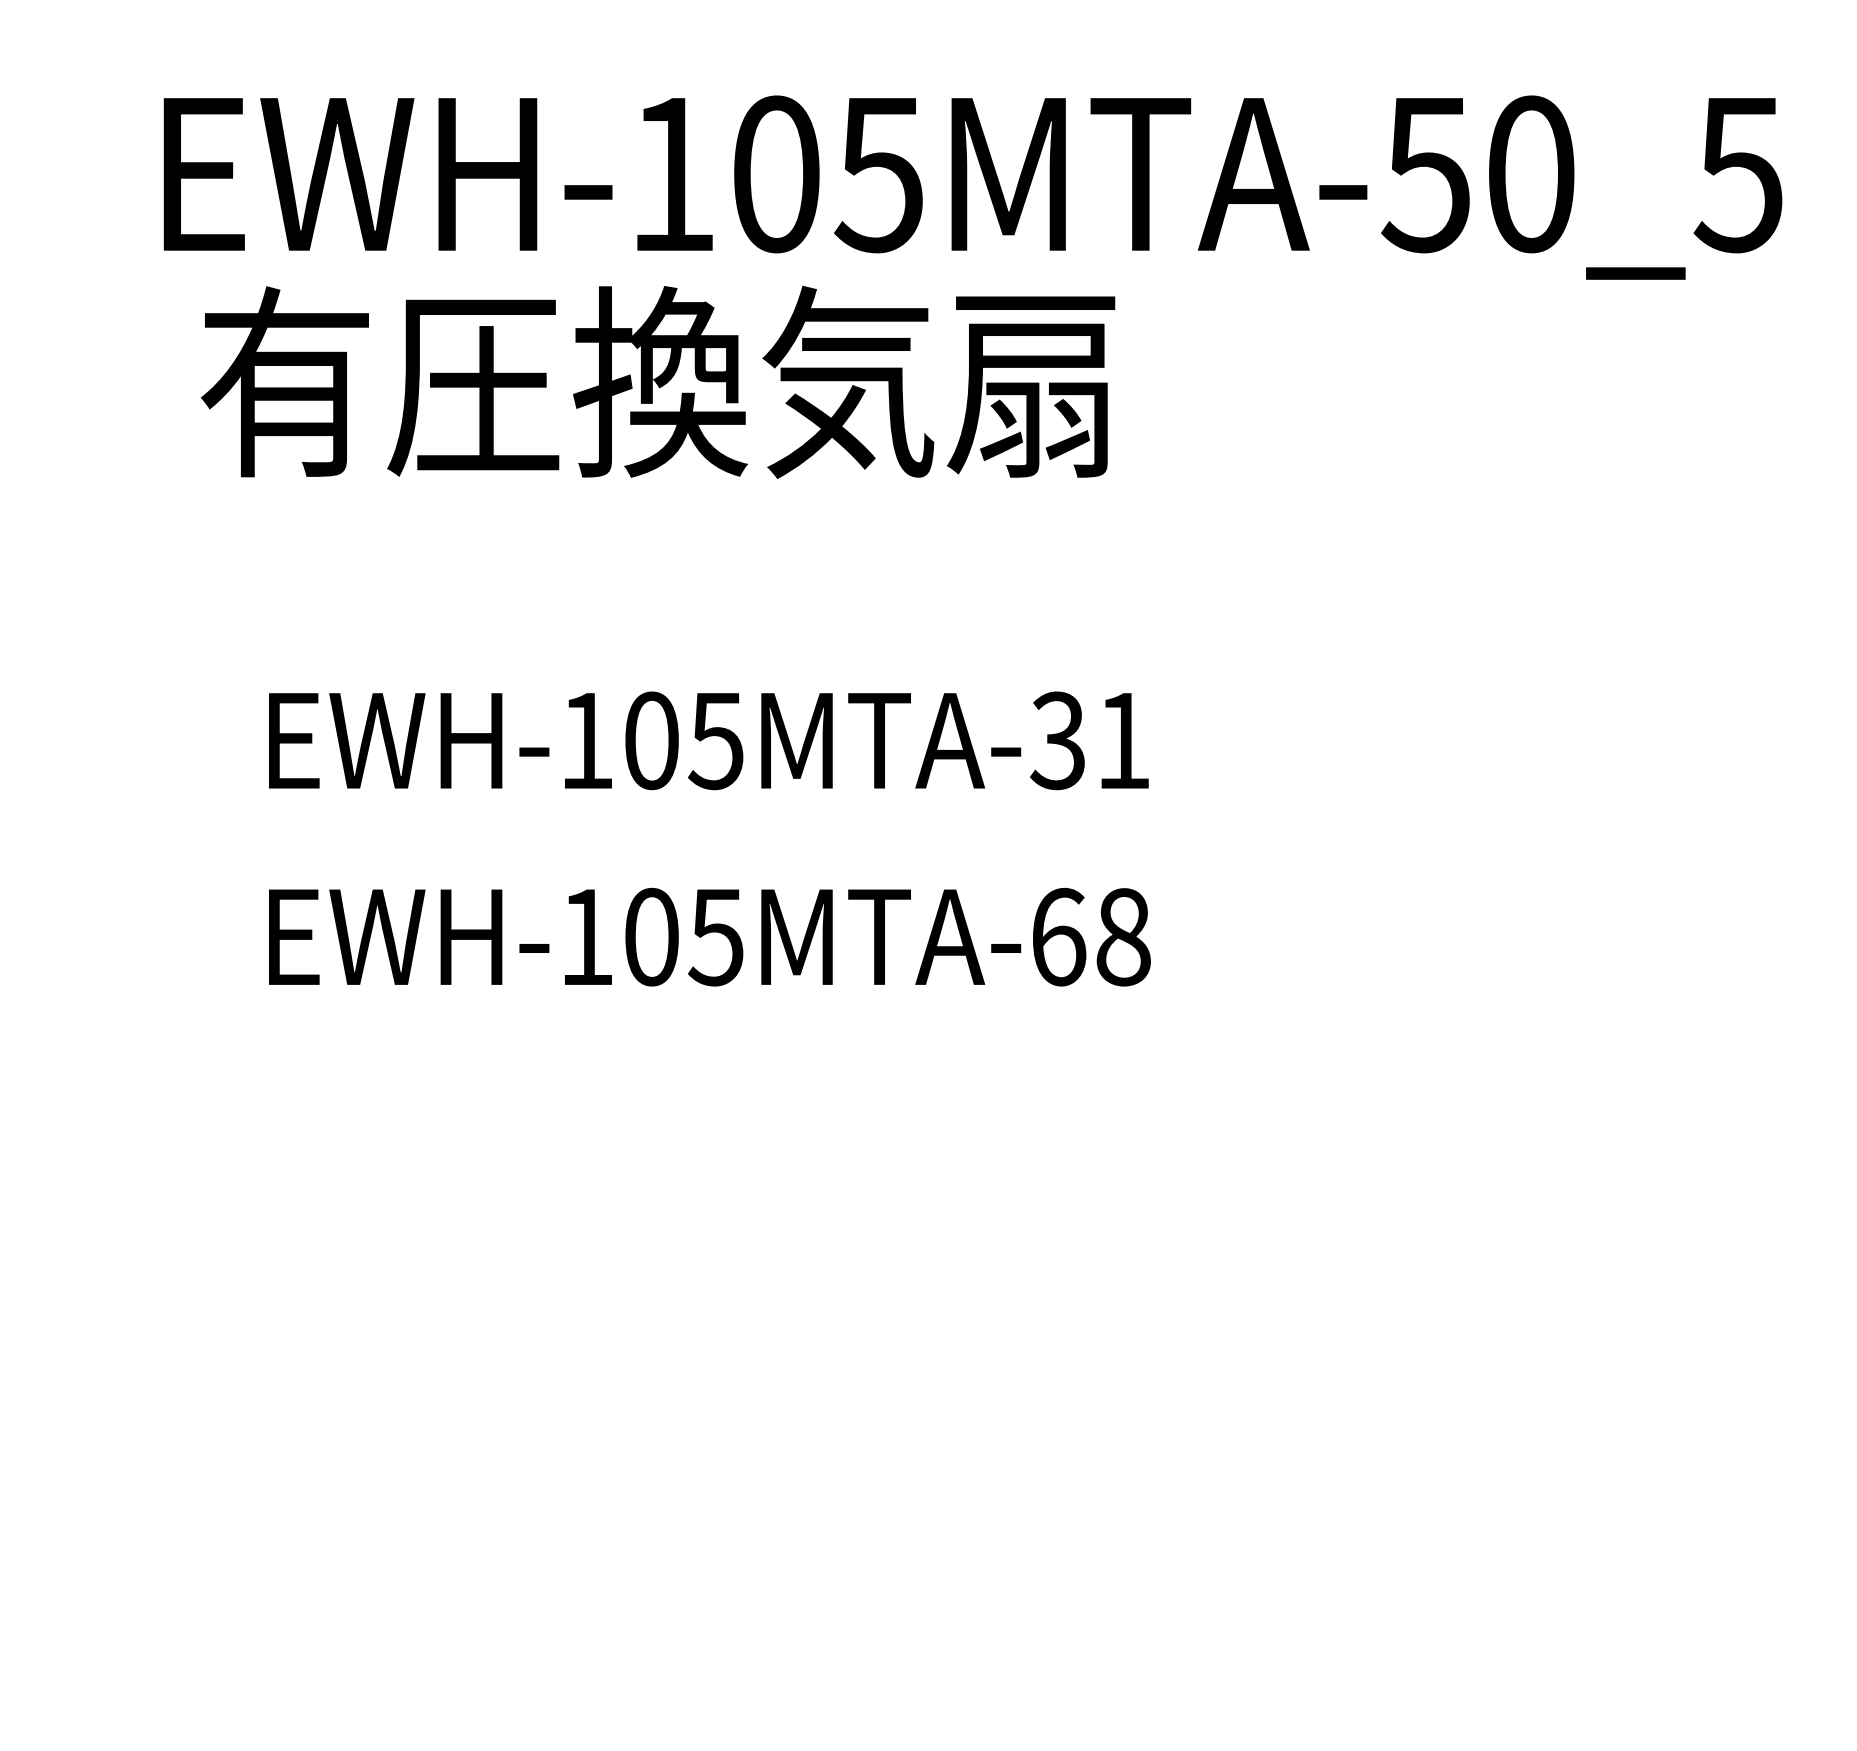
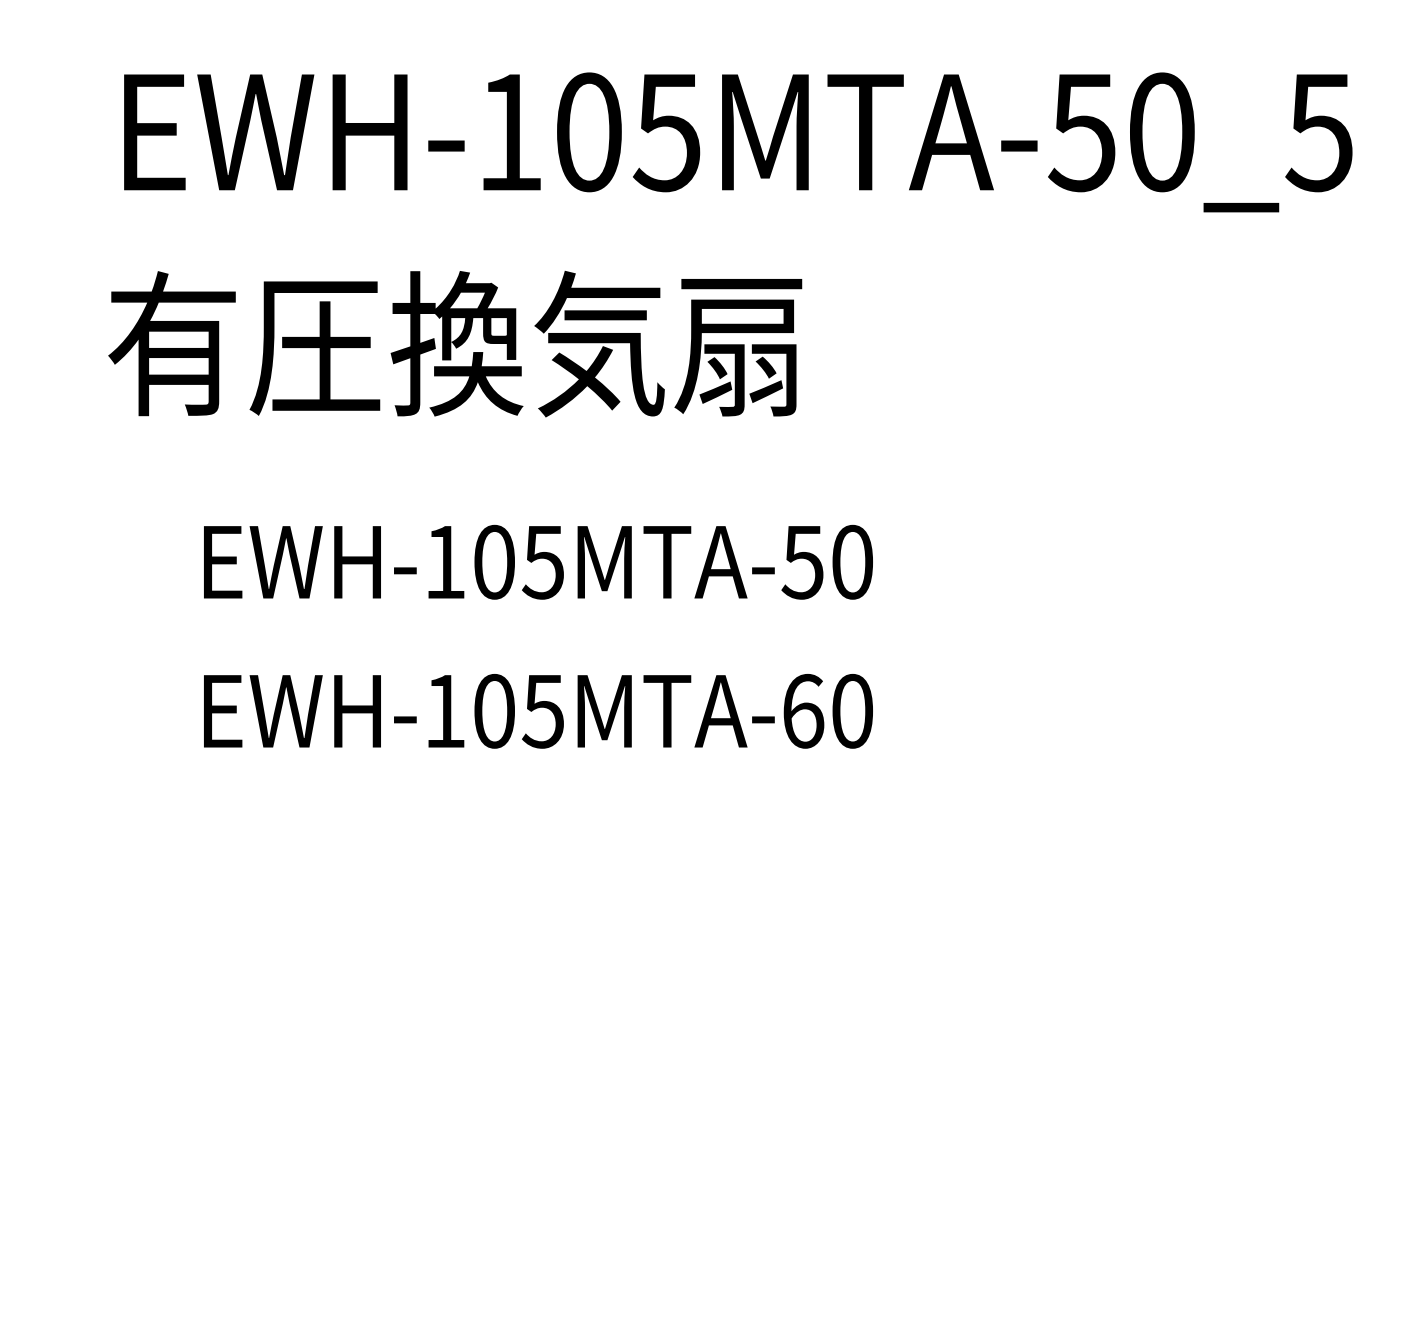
text: (657, 381) -> (454, 343), moved
text: (1089, 740) -> (826, 562), EWH-105MTA-31 -> EWH-105MTA-50
text: (1123, 936) -> (852, 710), EWH-105MTA-68 -> EWH-105MTA-60

